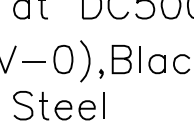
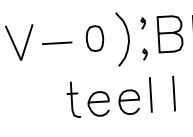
curve: (101, 49) -> (143, 22), added
part: (63, 59) -> (95, 38), size x0.7
curve: (23, 105) -> (46, 100), removed
line: (121, 105) -> (173, 93), added

